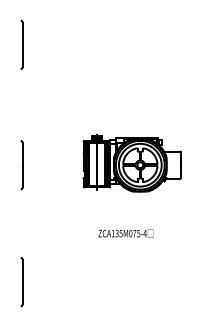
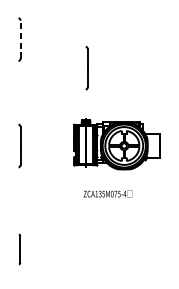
line: (23, 44) -> (20, 39), solid -> dashed
part: (97, 77) -> (86, 68), added
text: (125, 233) -> (107, 194), moved
part: (21, 282) -> (19, 249), size x0.7

